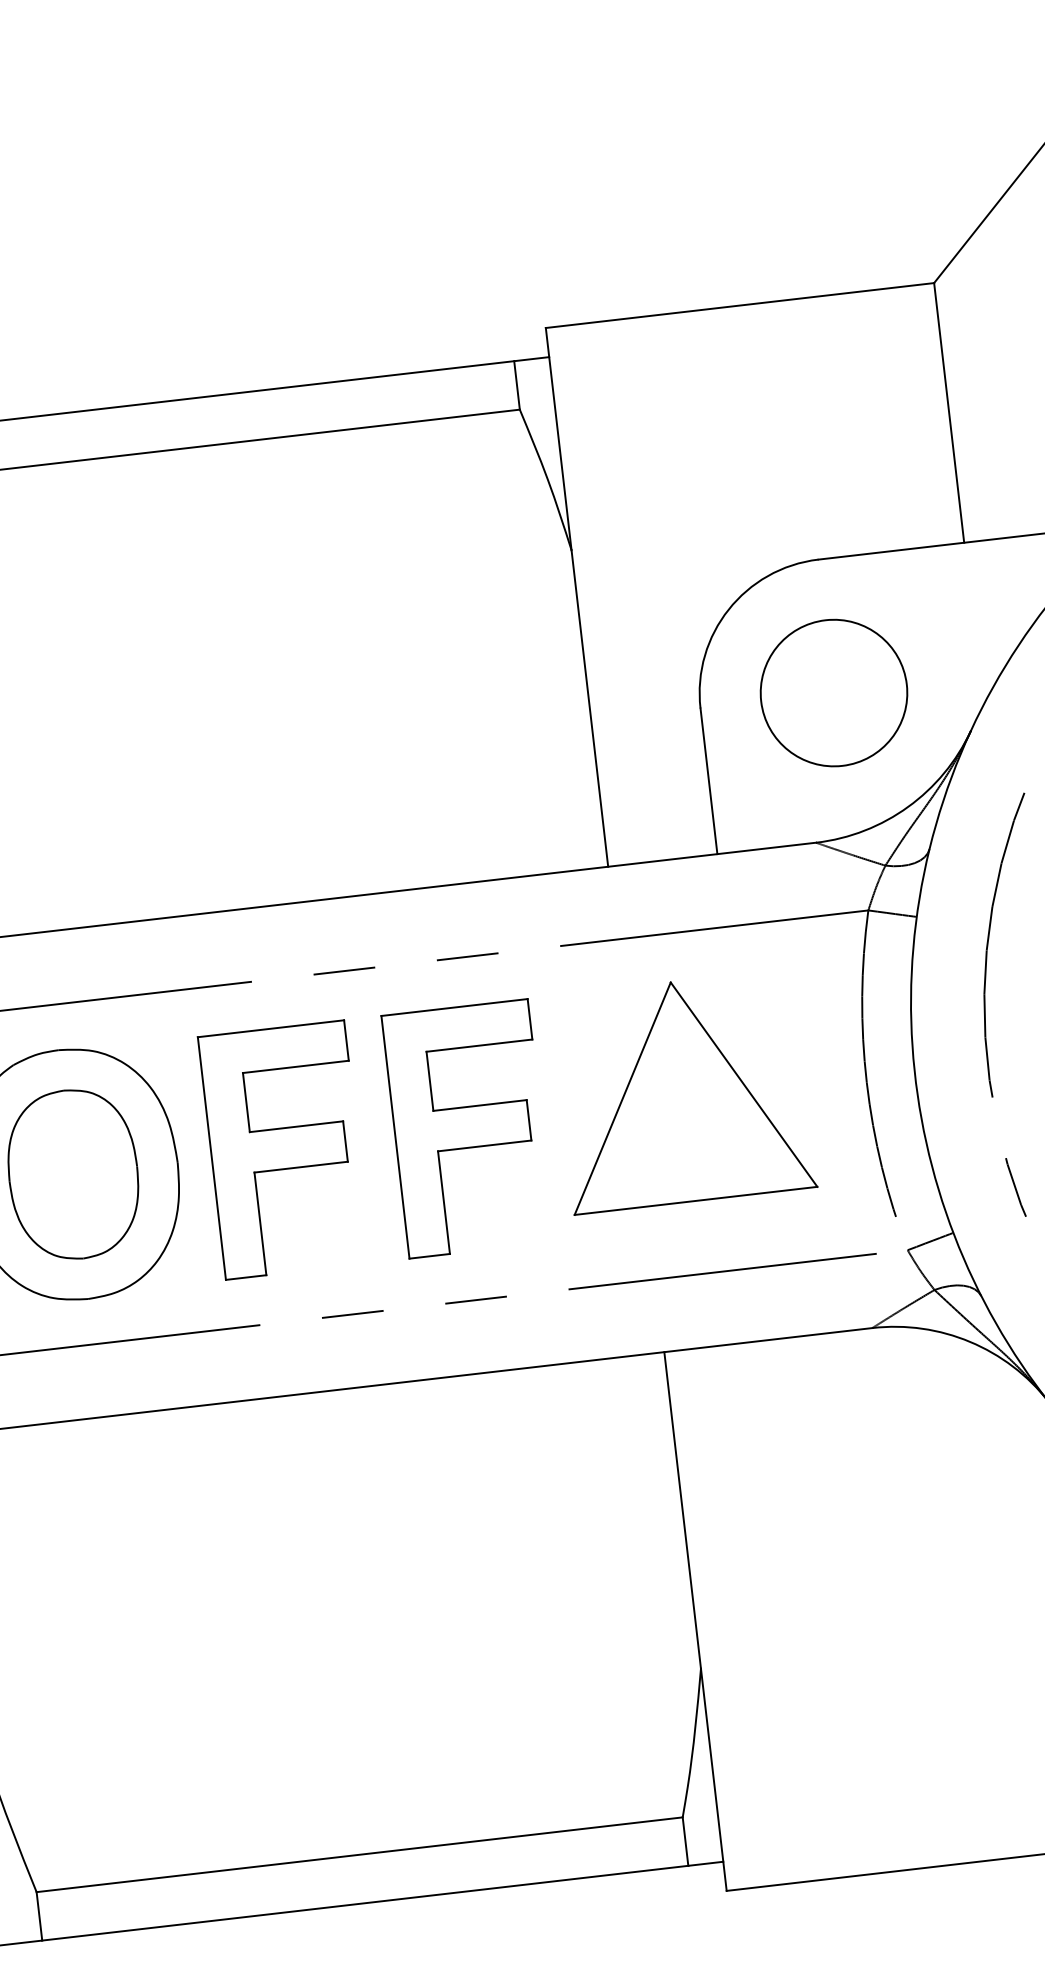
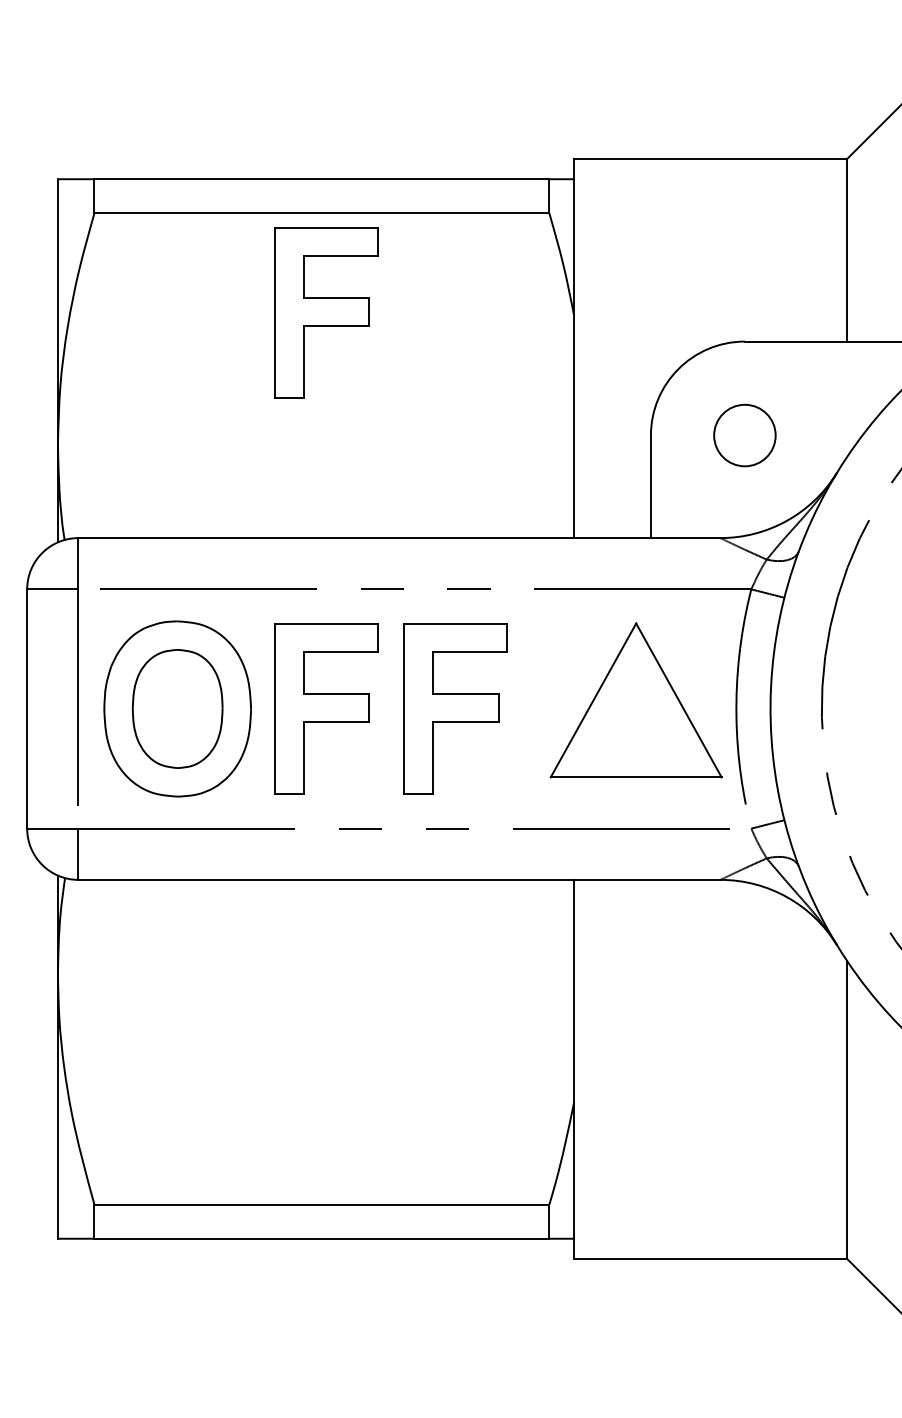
part: (219, 587) -> (326, 312), added
circle: (833, 693) -> (744, 435), size x0.6
part: (682, 1091) -> (635, 700), moved

